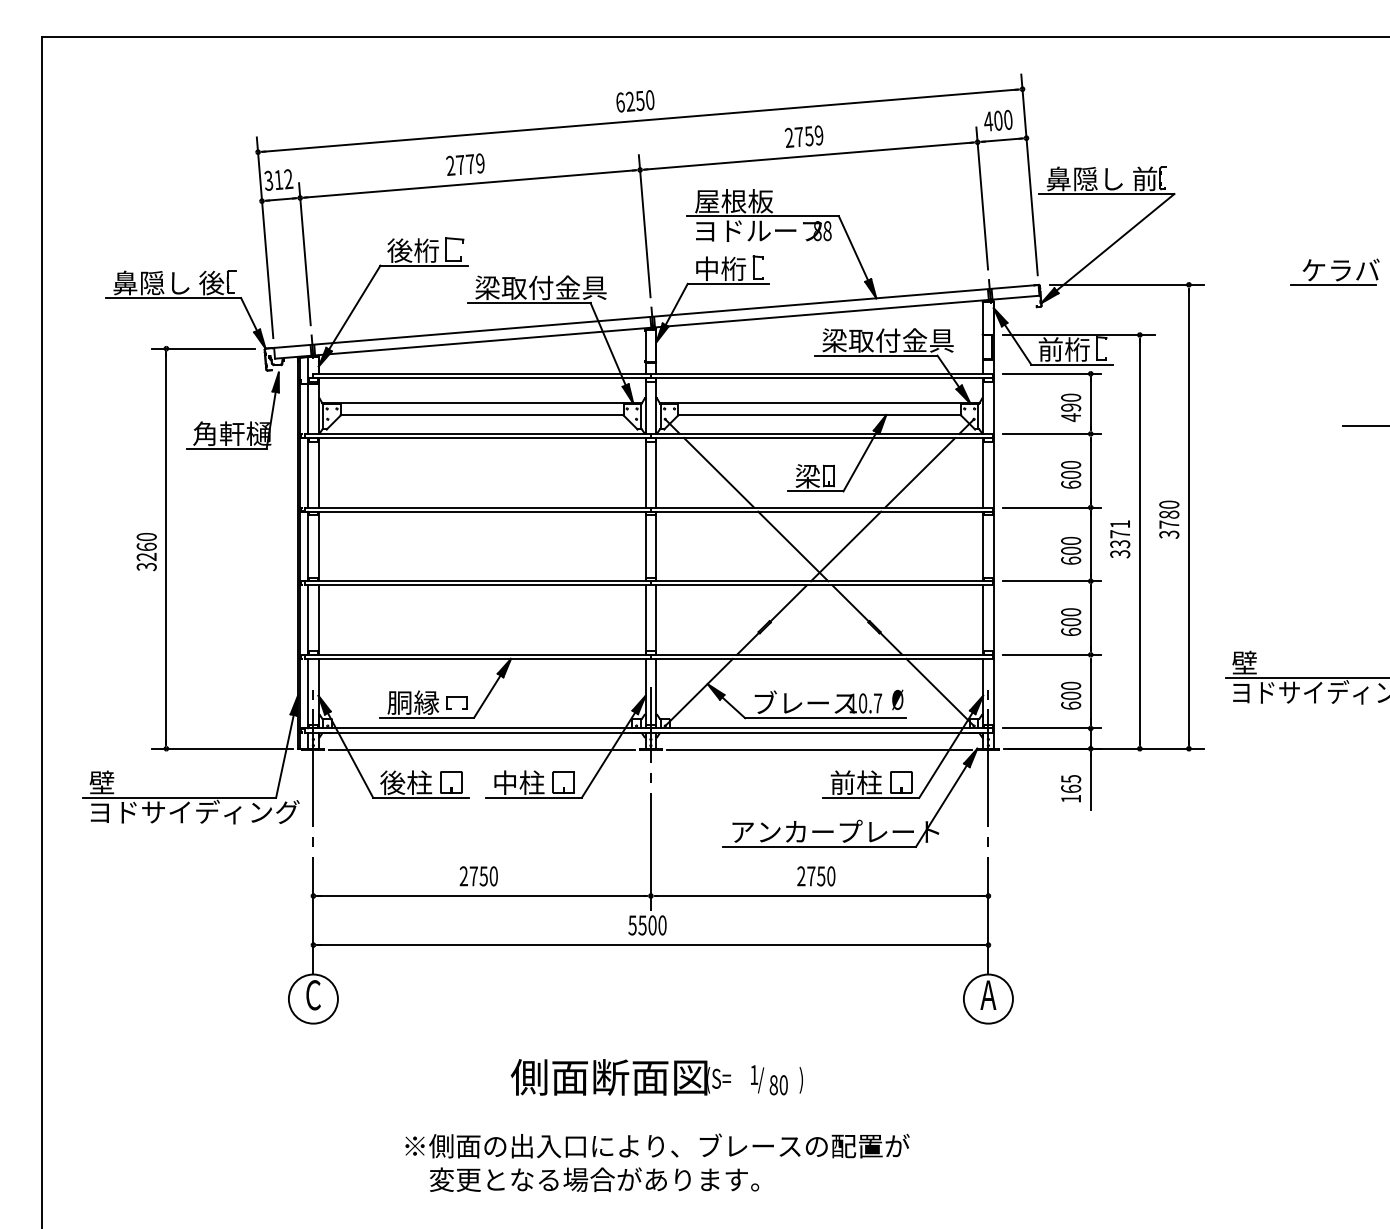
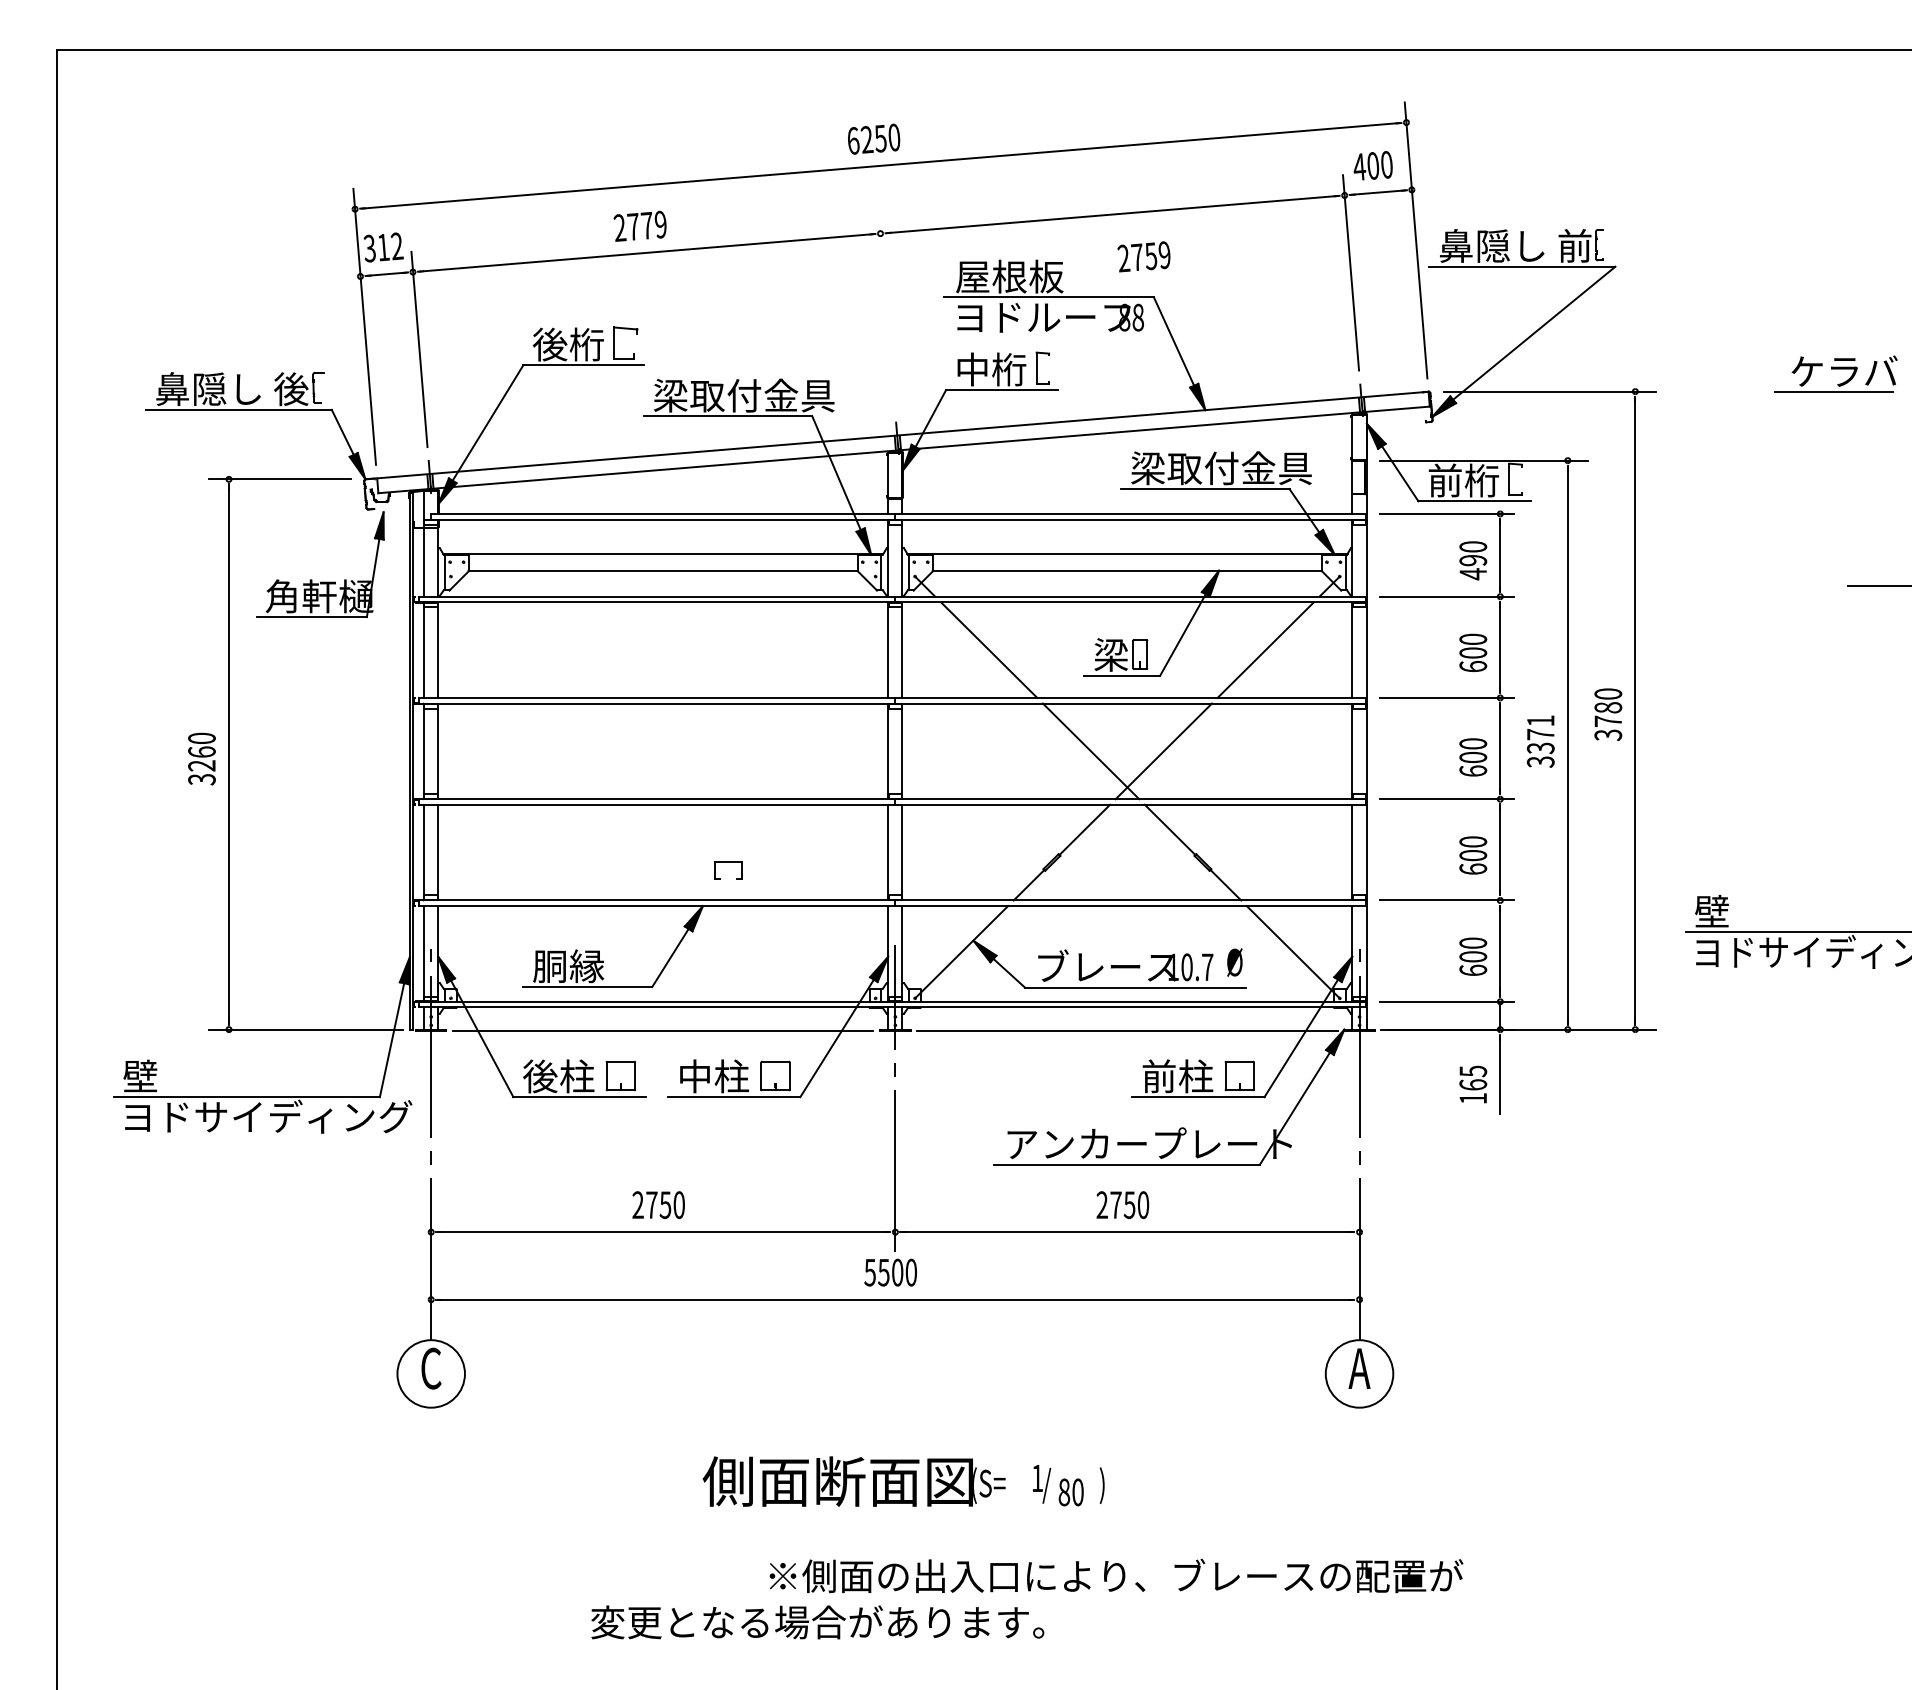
text: (803, 136) -> (1143, 256), moved
line: (644, 225) -> (886, 310), removed
part: (456, 697) -> (728, 862), moved
text: (657, 1145) -> (1116, 1575), moved

